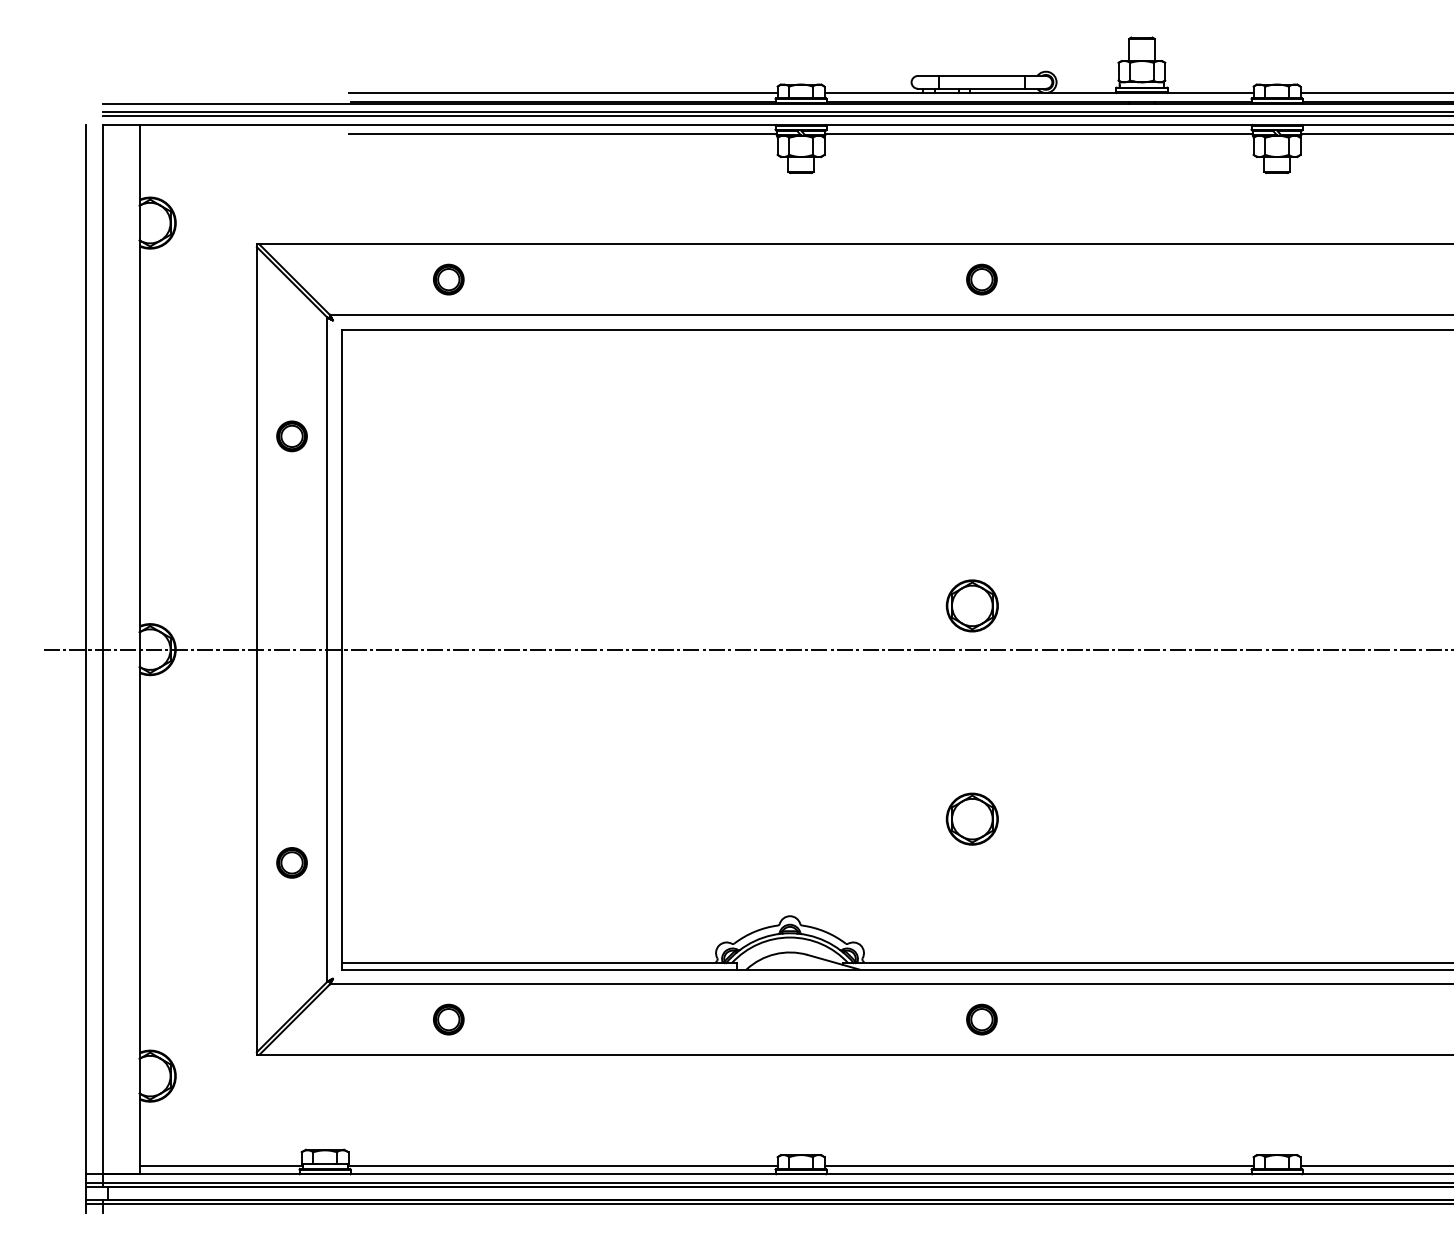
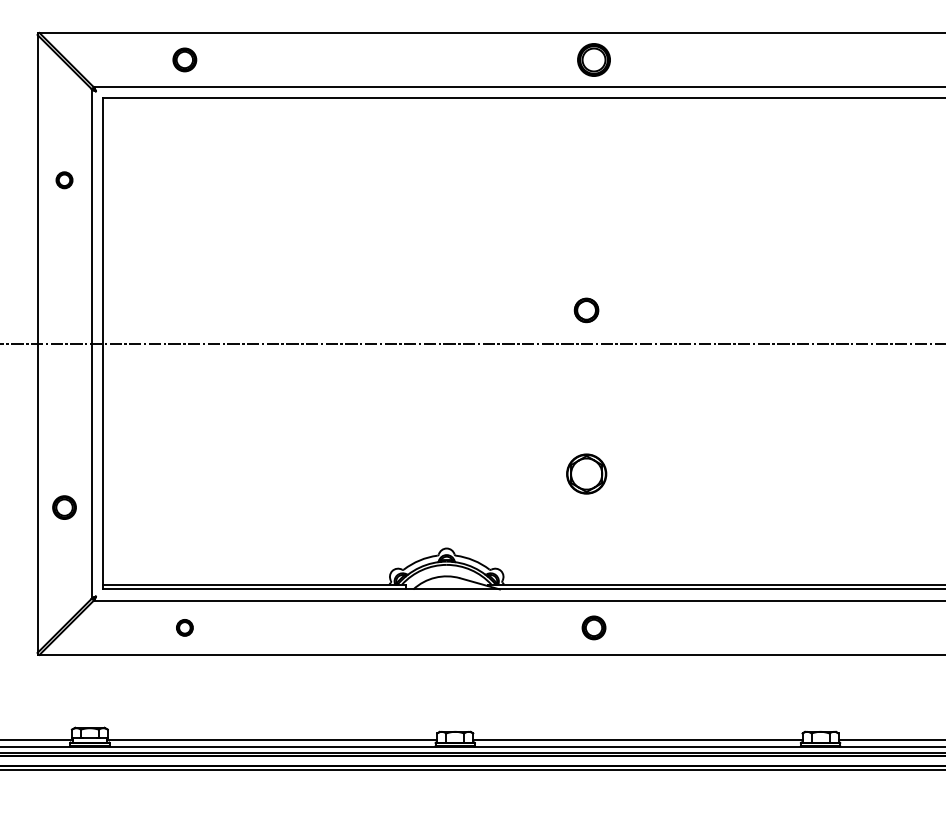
part: (981, 279) -> (593, 59), size x1.4
part: (291, 436) -> (64, 180), size x0.7
part: (971, 605) -> (586, 310), size x0.6
part: (448, 1019) -> (184, 627), size x0.7

